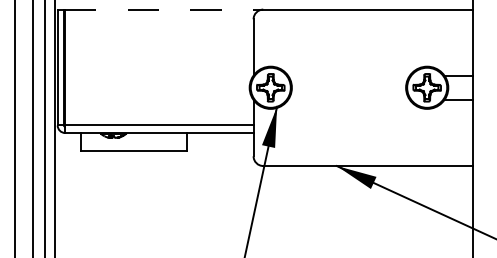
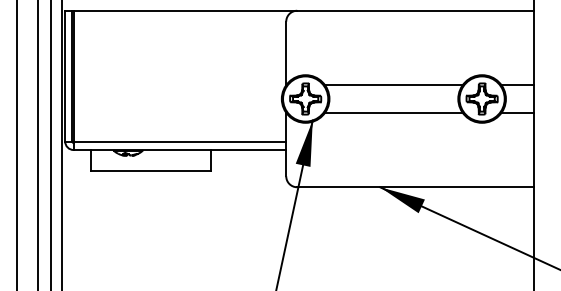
line: (164, 9) -> (185, 10), dashed -> solid
line: (348, 75) -> (393, 85), added
line: (348, 99) -> (393, 112), added

